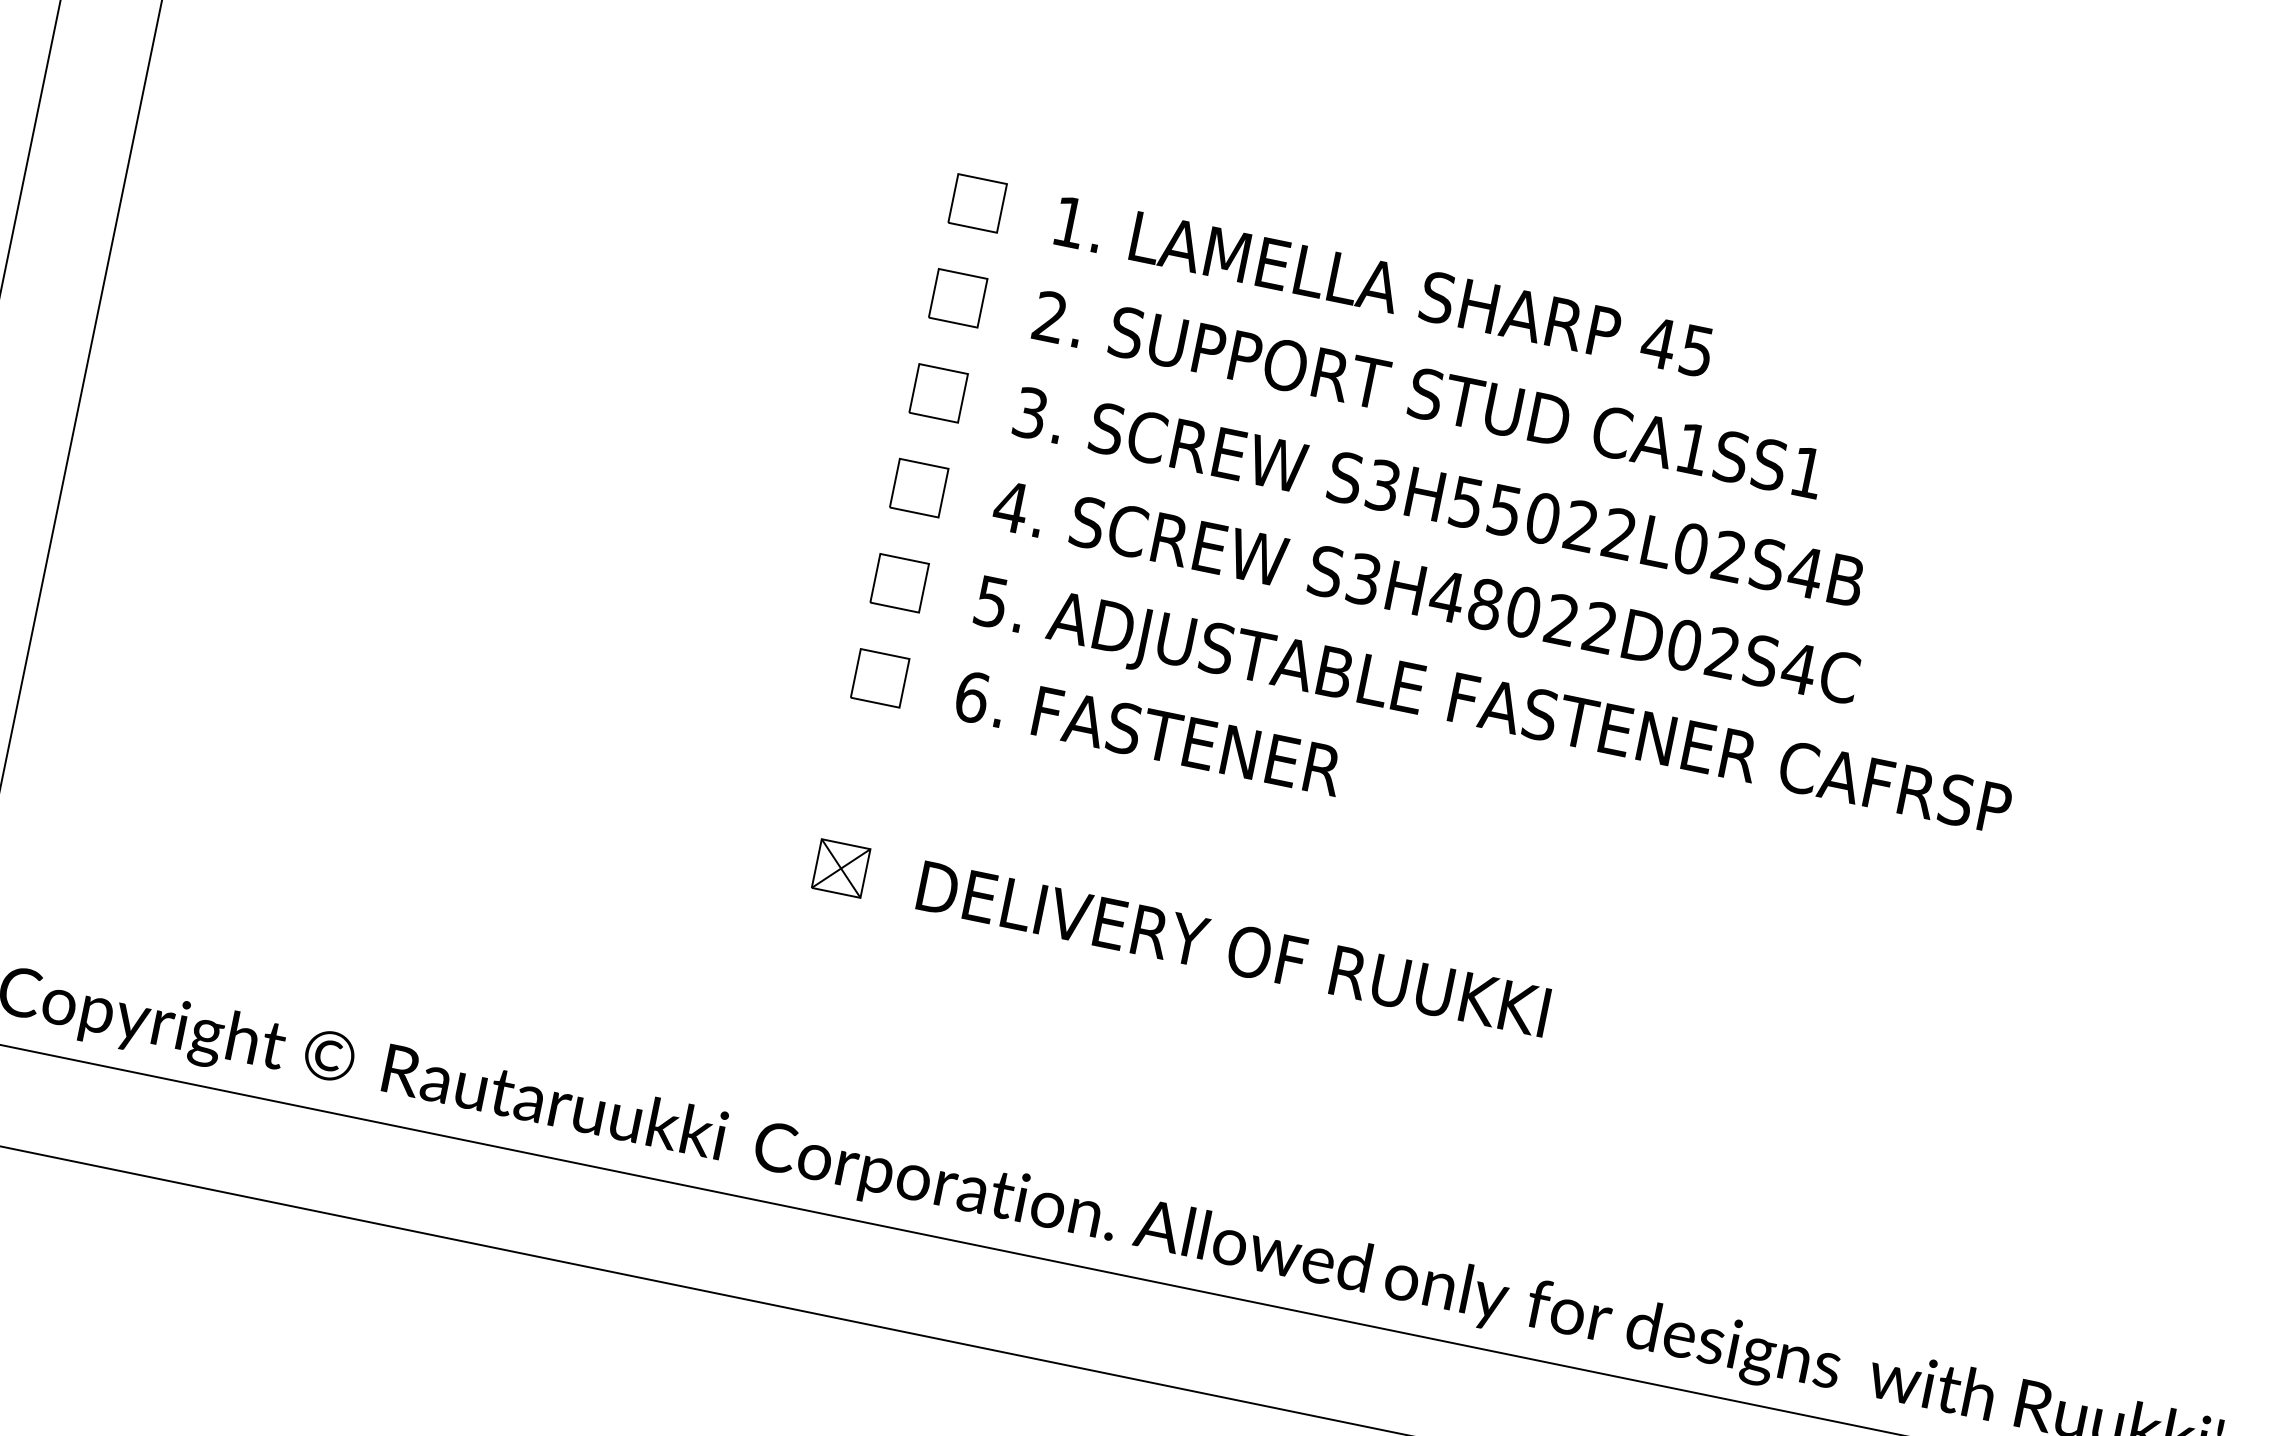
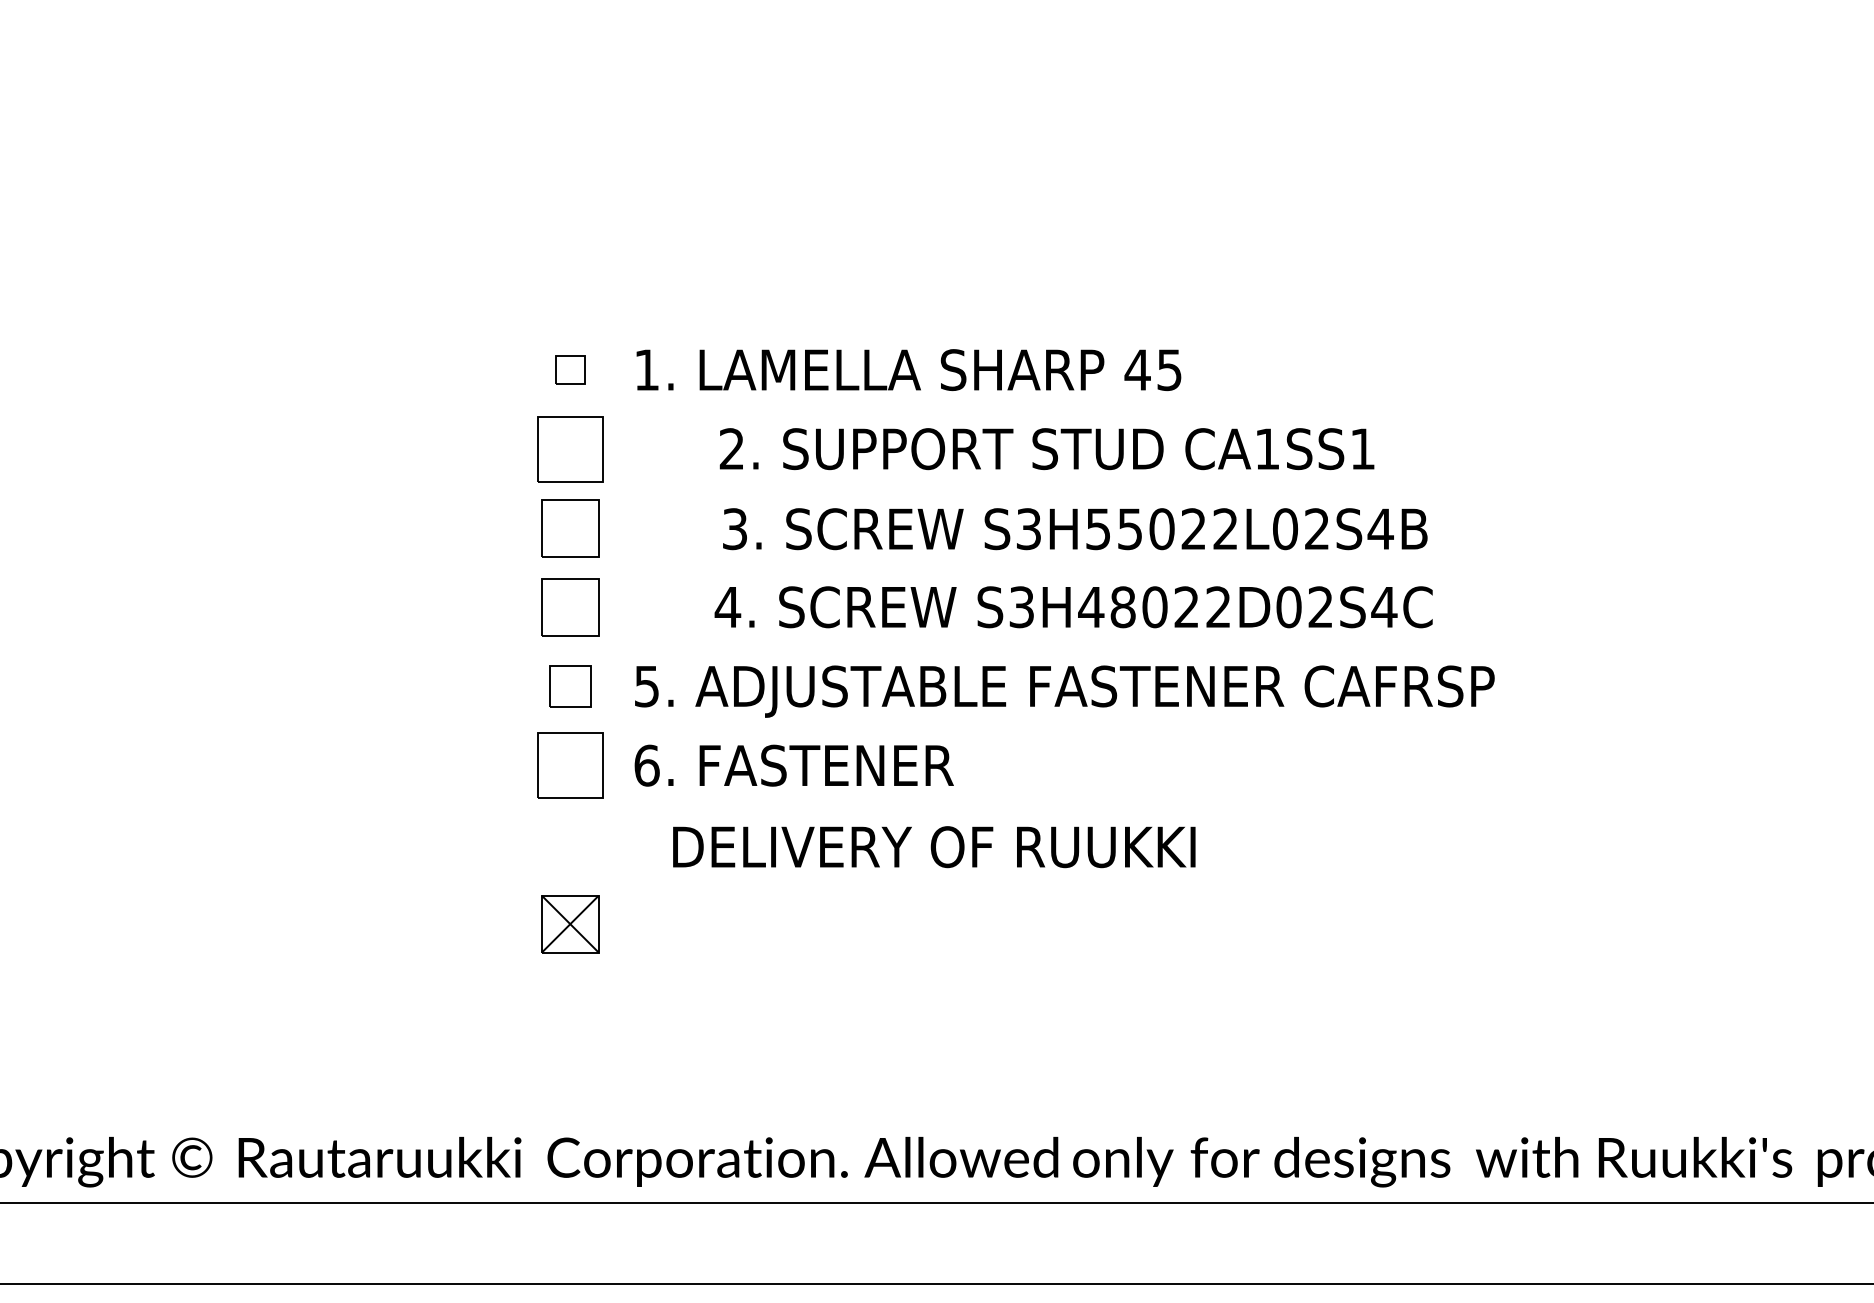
part: (977, 202) -> (570, 369), size x0.7
part: (958, 297) -> (570, 448), size x1.6
part: (938, 393) -> (570, 528), size x1.4
text: (1427, 395) -> (1046, 449), moved
part: (919, 488) -> (570, 607), size x1.4
text: (1439, 497) -> (1075, 529), moved
text: (1425, 592) -> (1073, 607), moved
part: (880, 678) -> (570, 765), size x1.6
part: (841, 867) -> (570, 923), size x1.4
text: (1233, 949) -> (934, 847), moved

